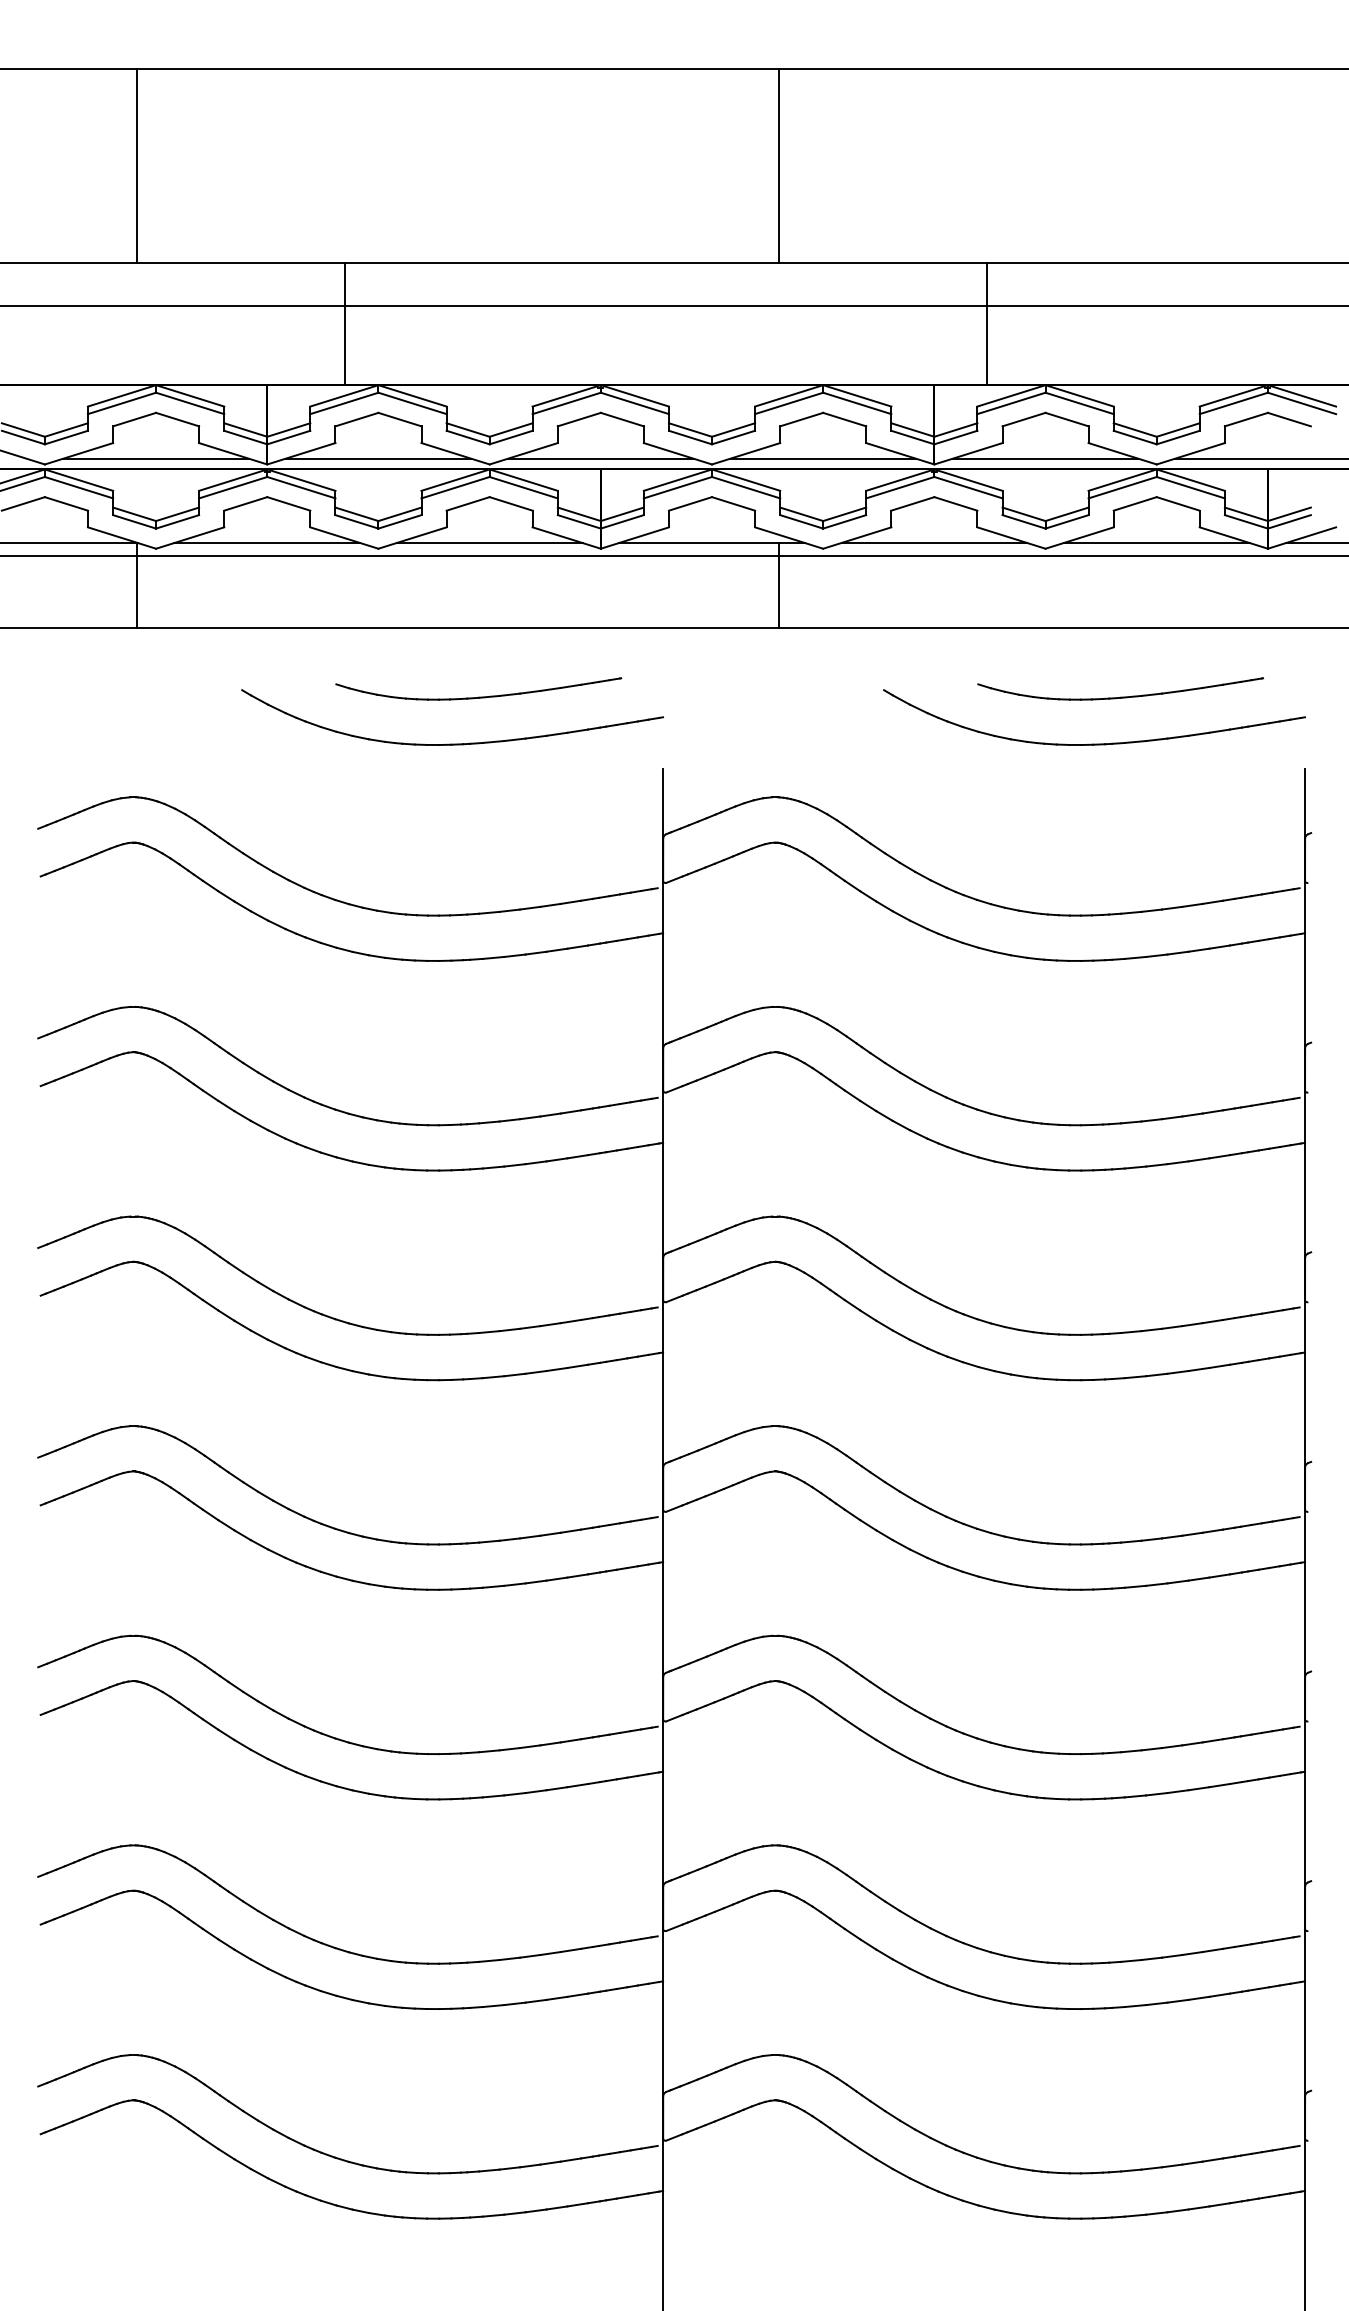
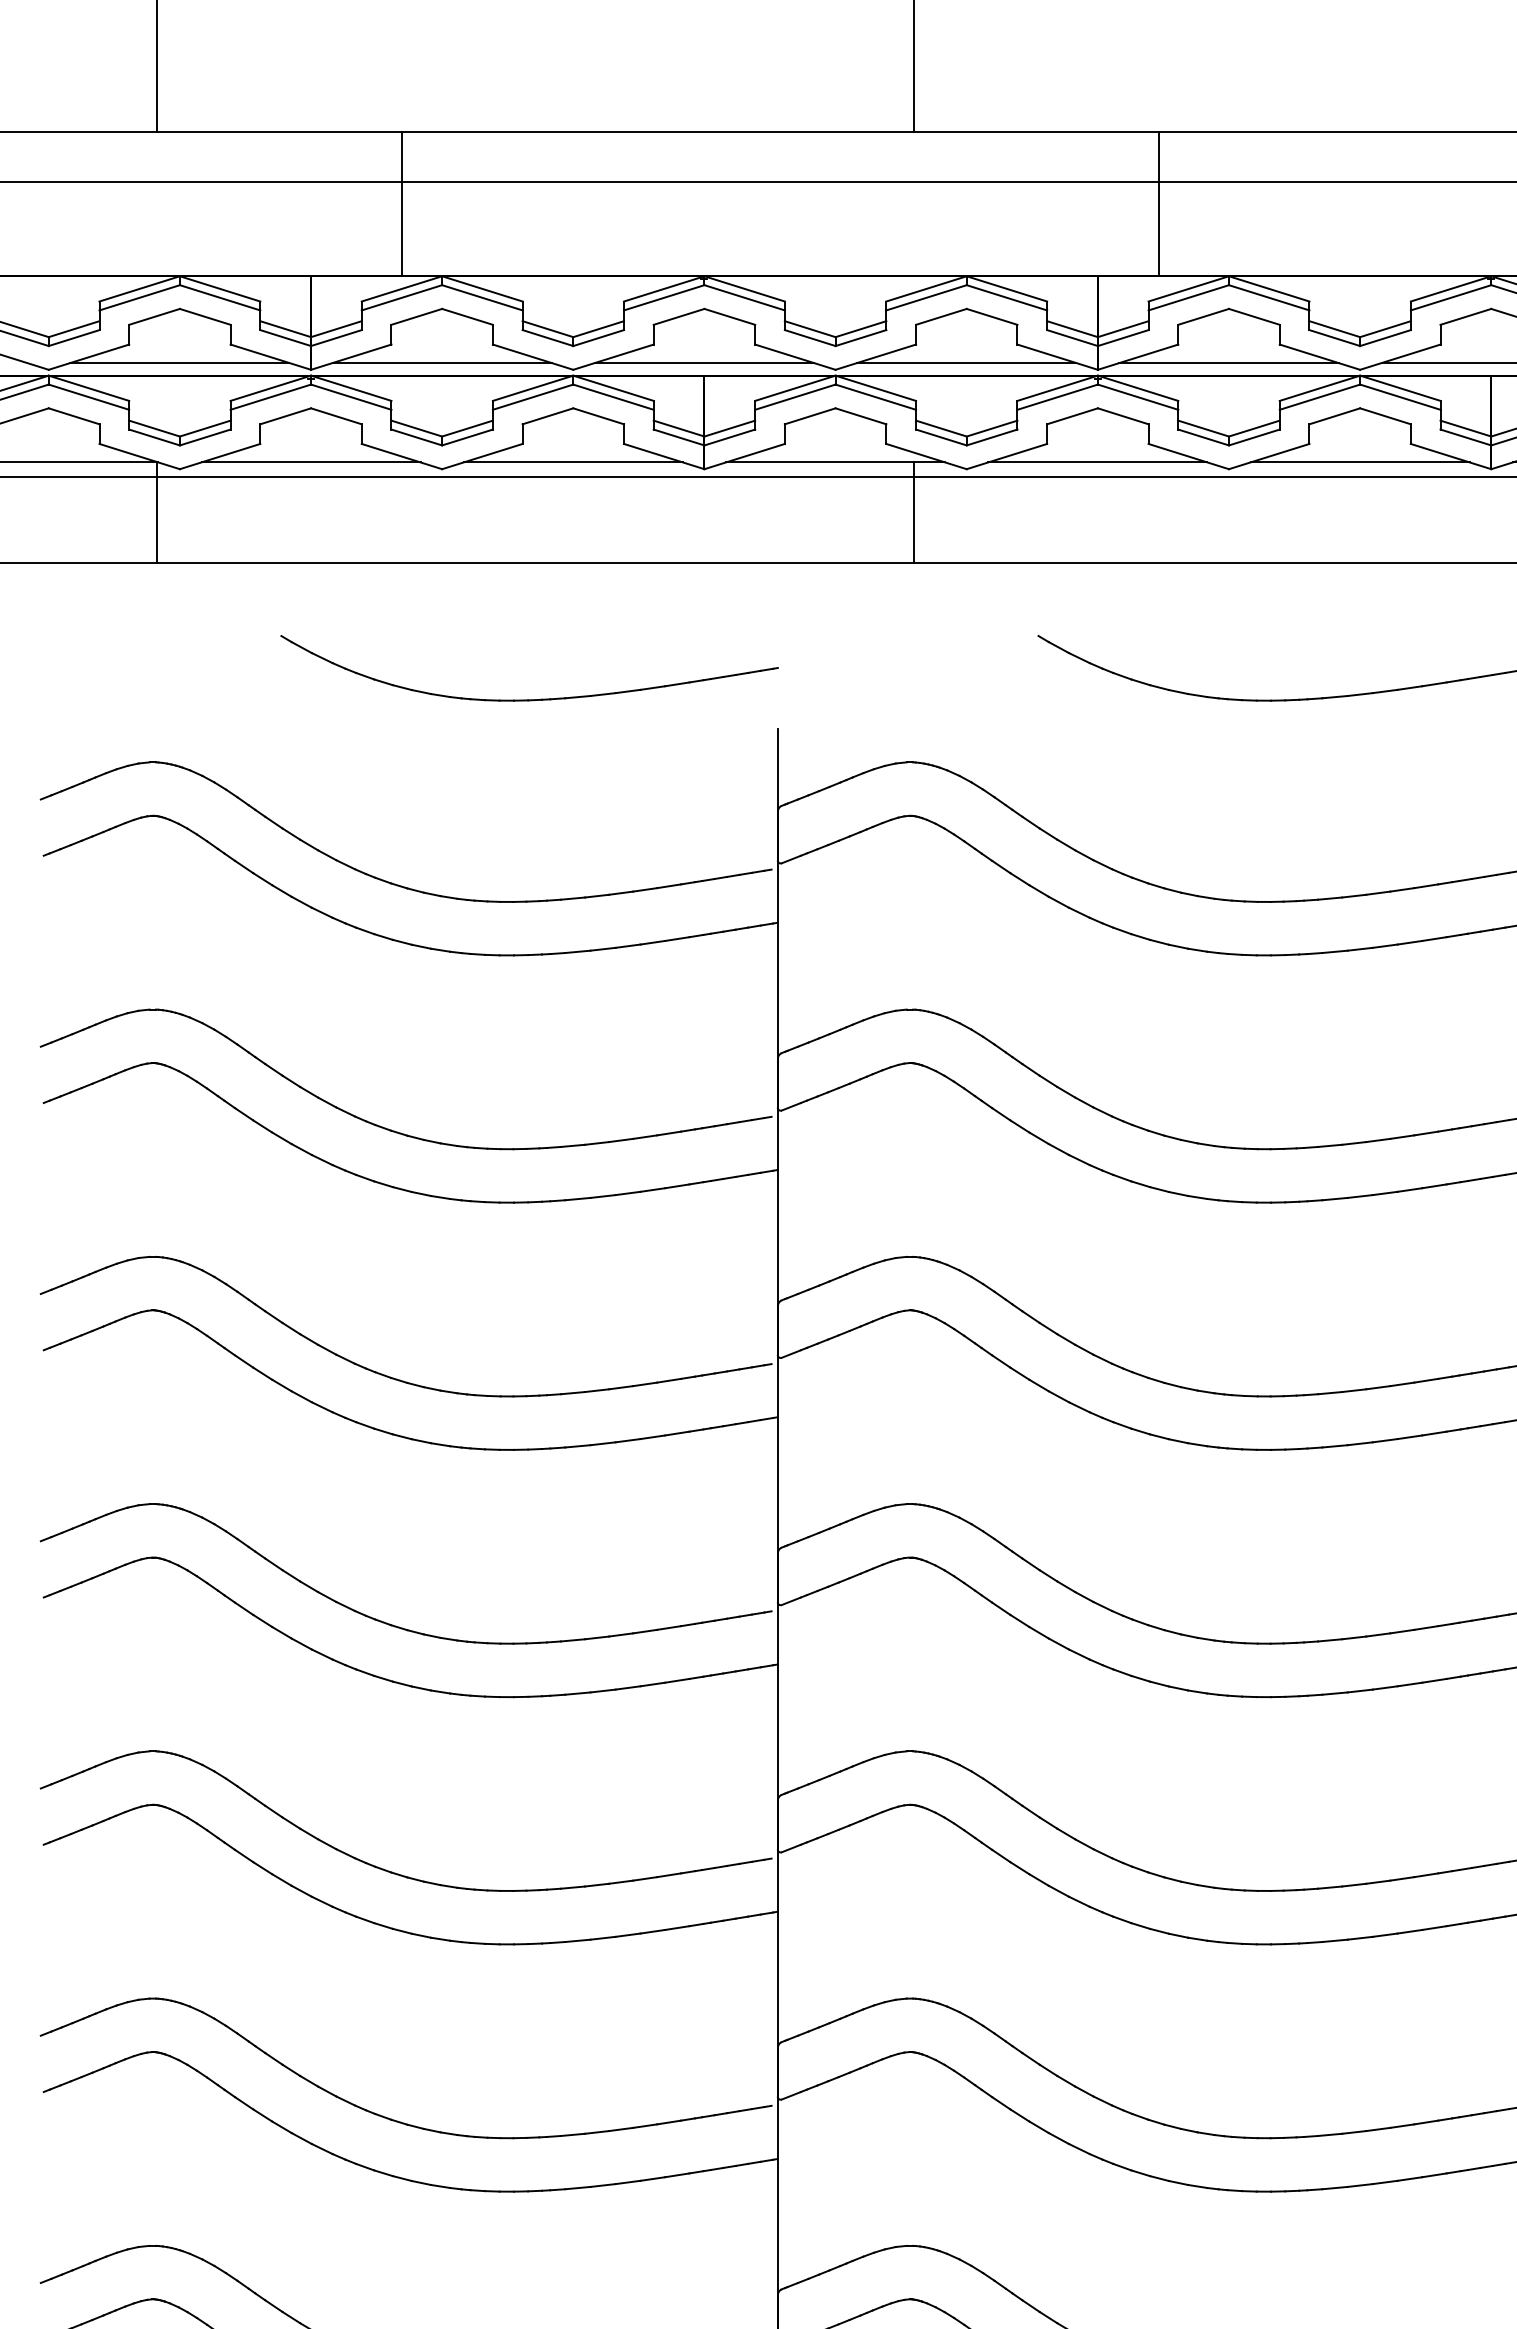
part: (478, 696) -> (560, 643), removed
part: (1120, 696) -> (1317, 643), removed

